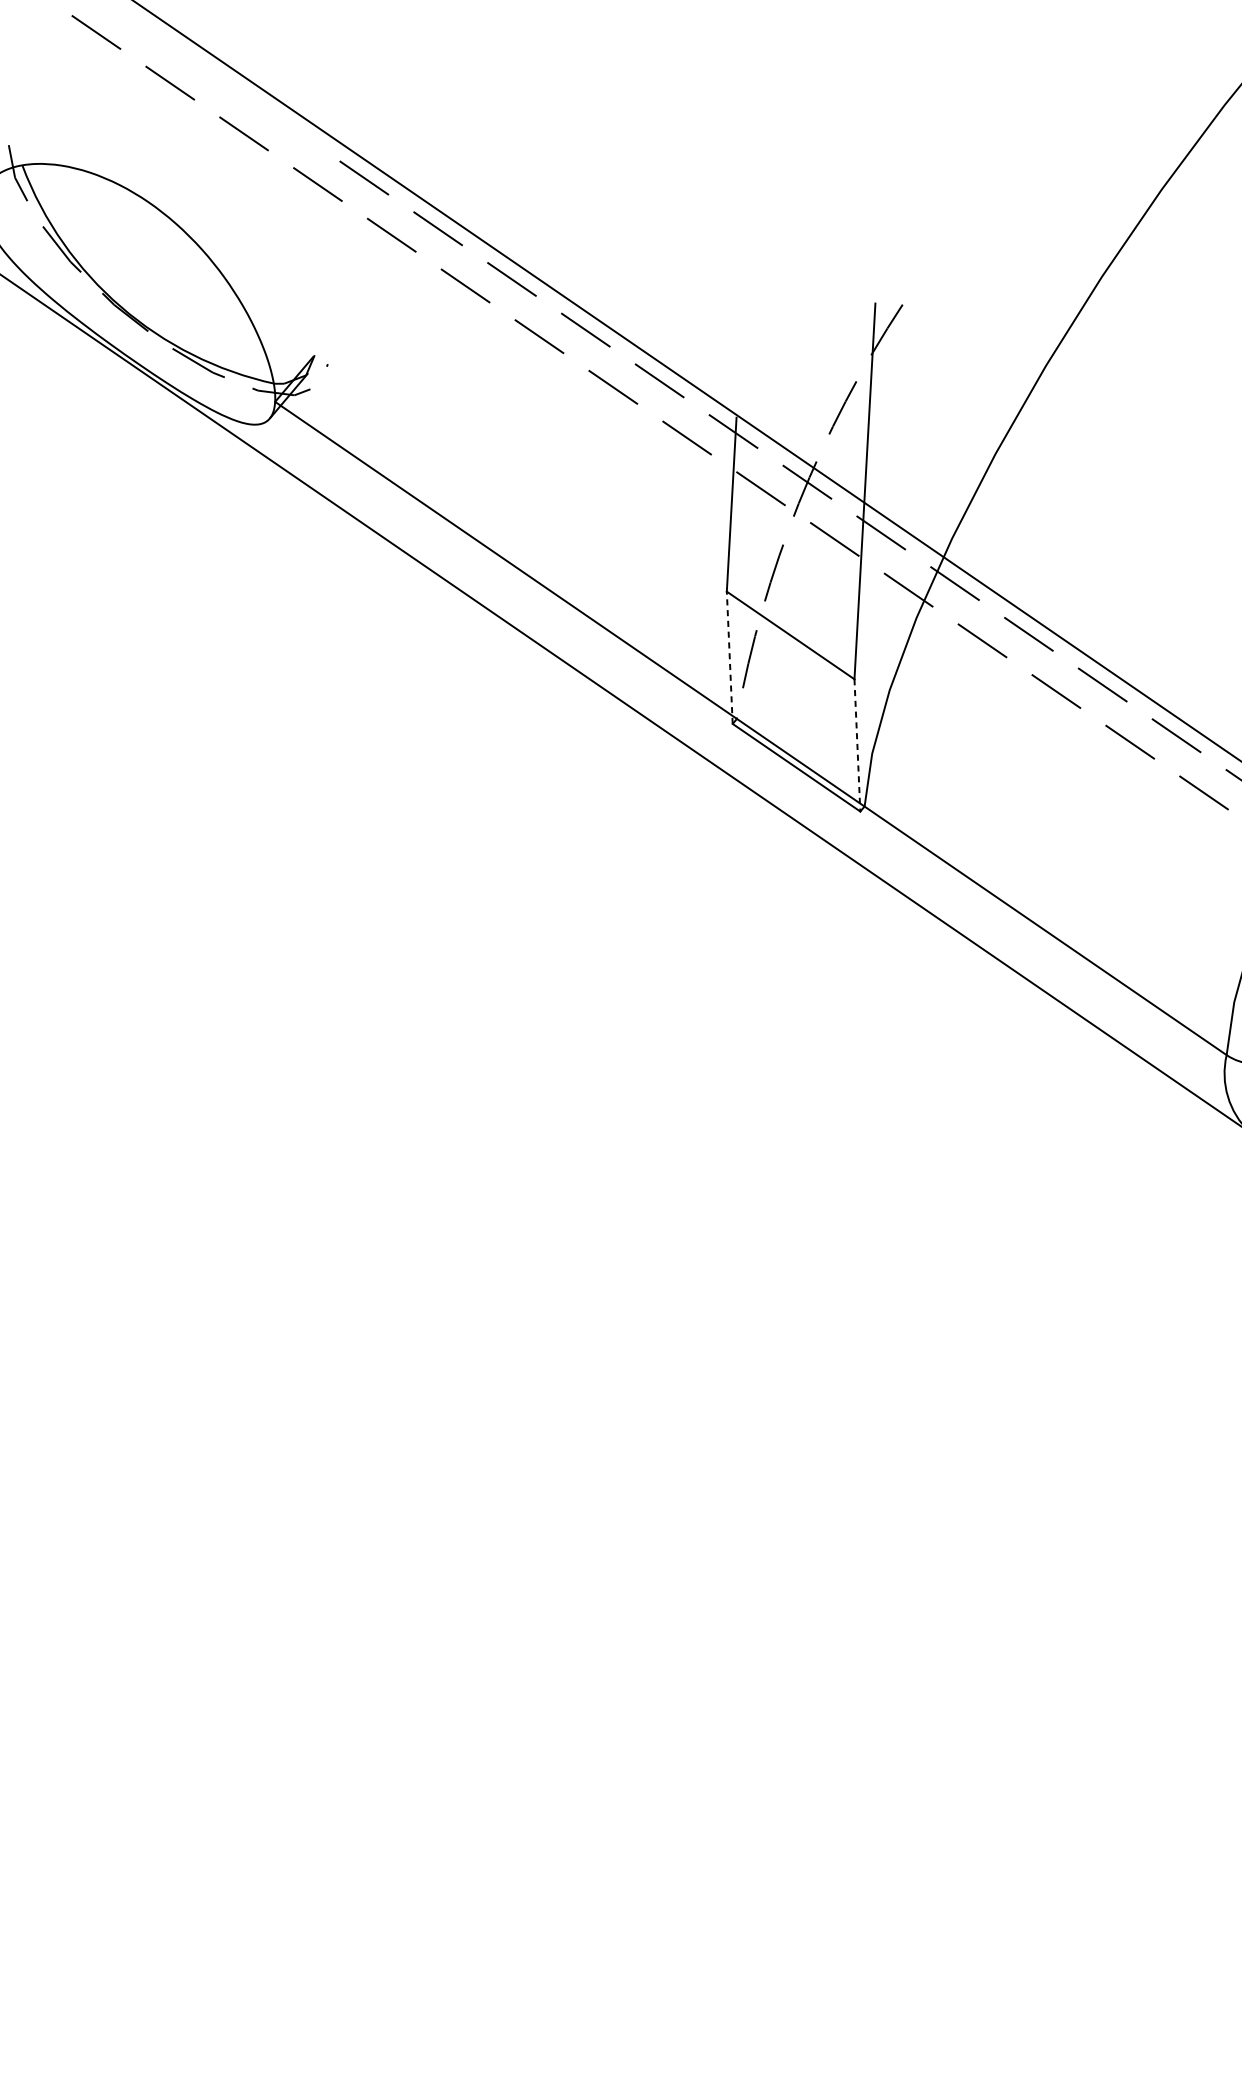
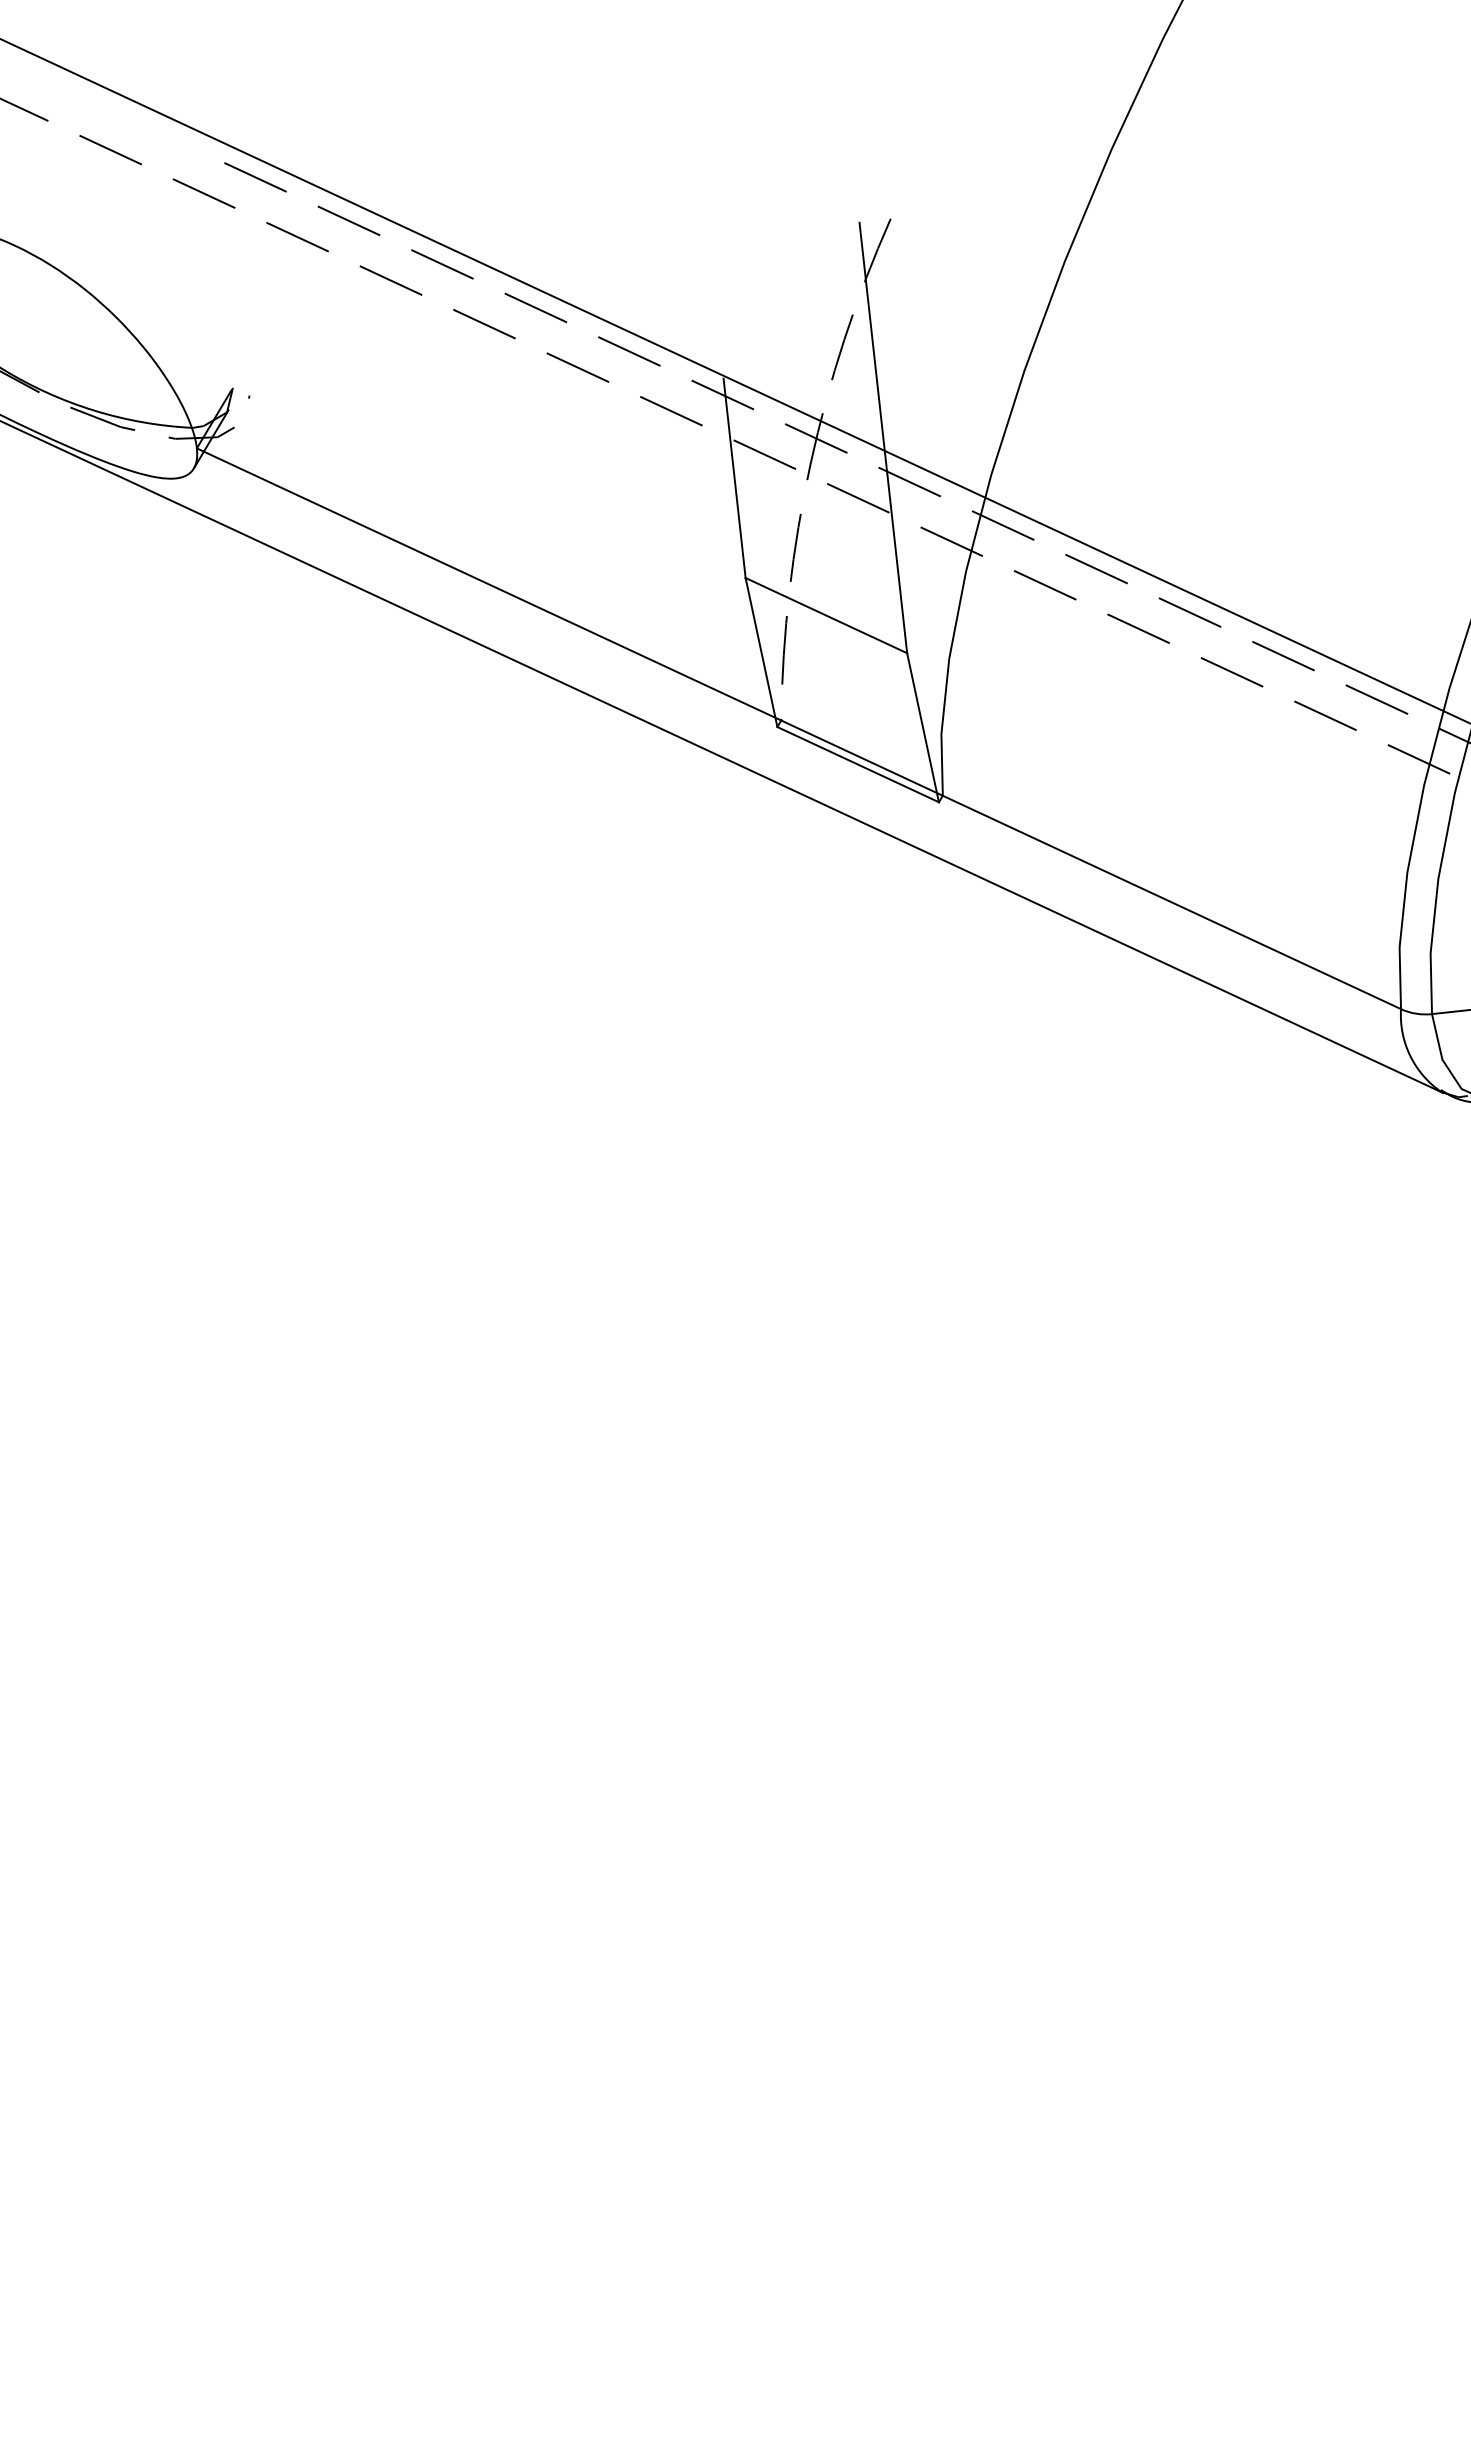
line: (729, 657) -> (761, 652), dashed -> solid
line: (857, 746) -> (923, 728), dashed -> solid

